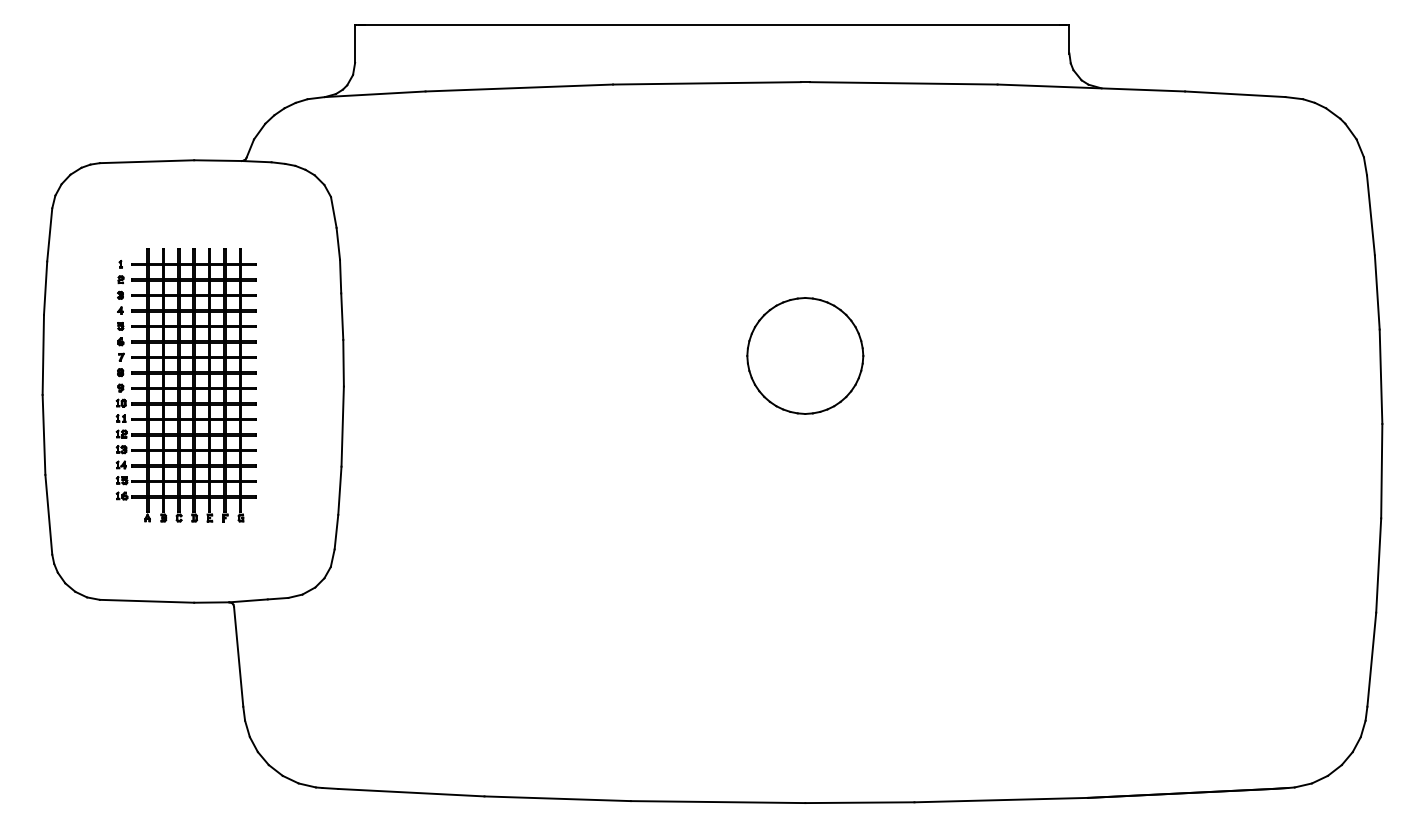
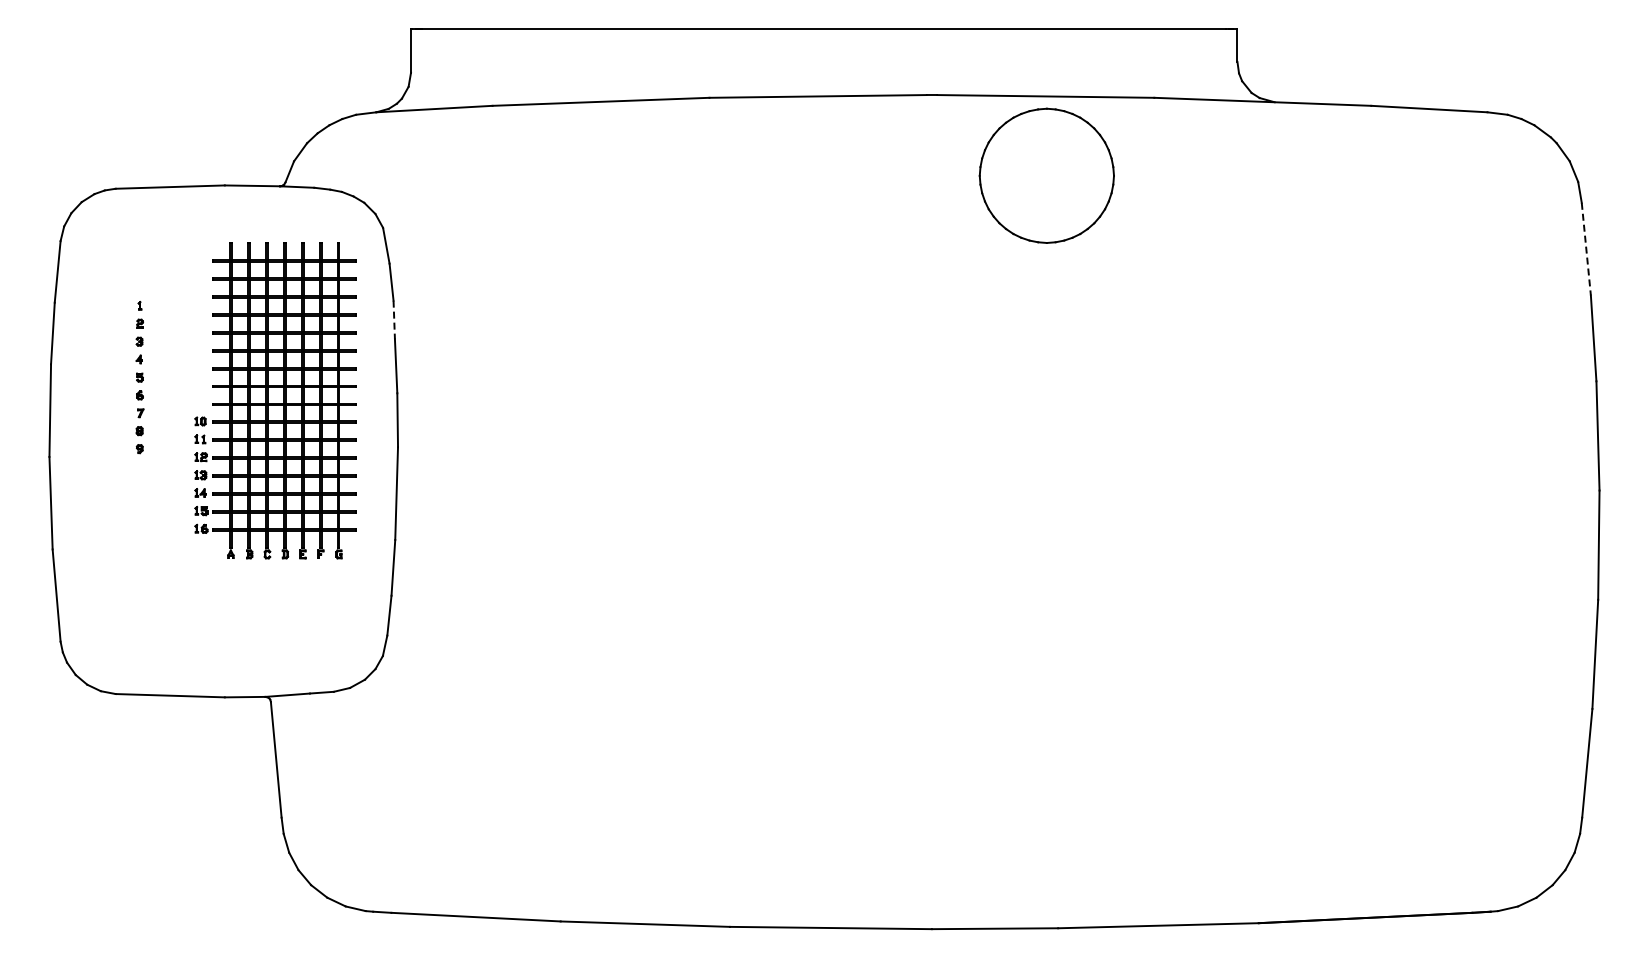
line: (1371, 215) -> (1586, 249), solid -> dashed
line: (340, 277) -> (394, 320), solid -> dashed
part: (804, 355) -> (1046, 175), moved
part: (186, 385) -> (275, 400), moved

